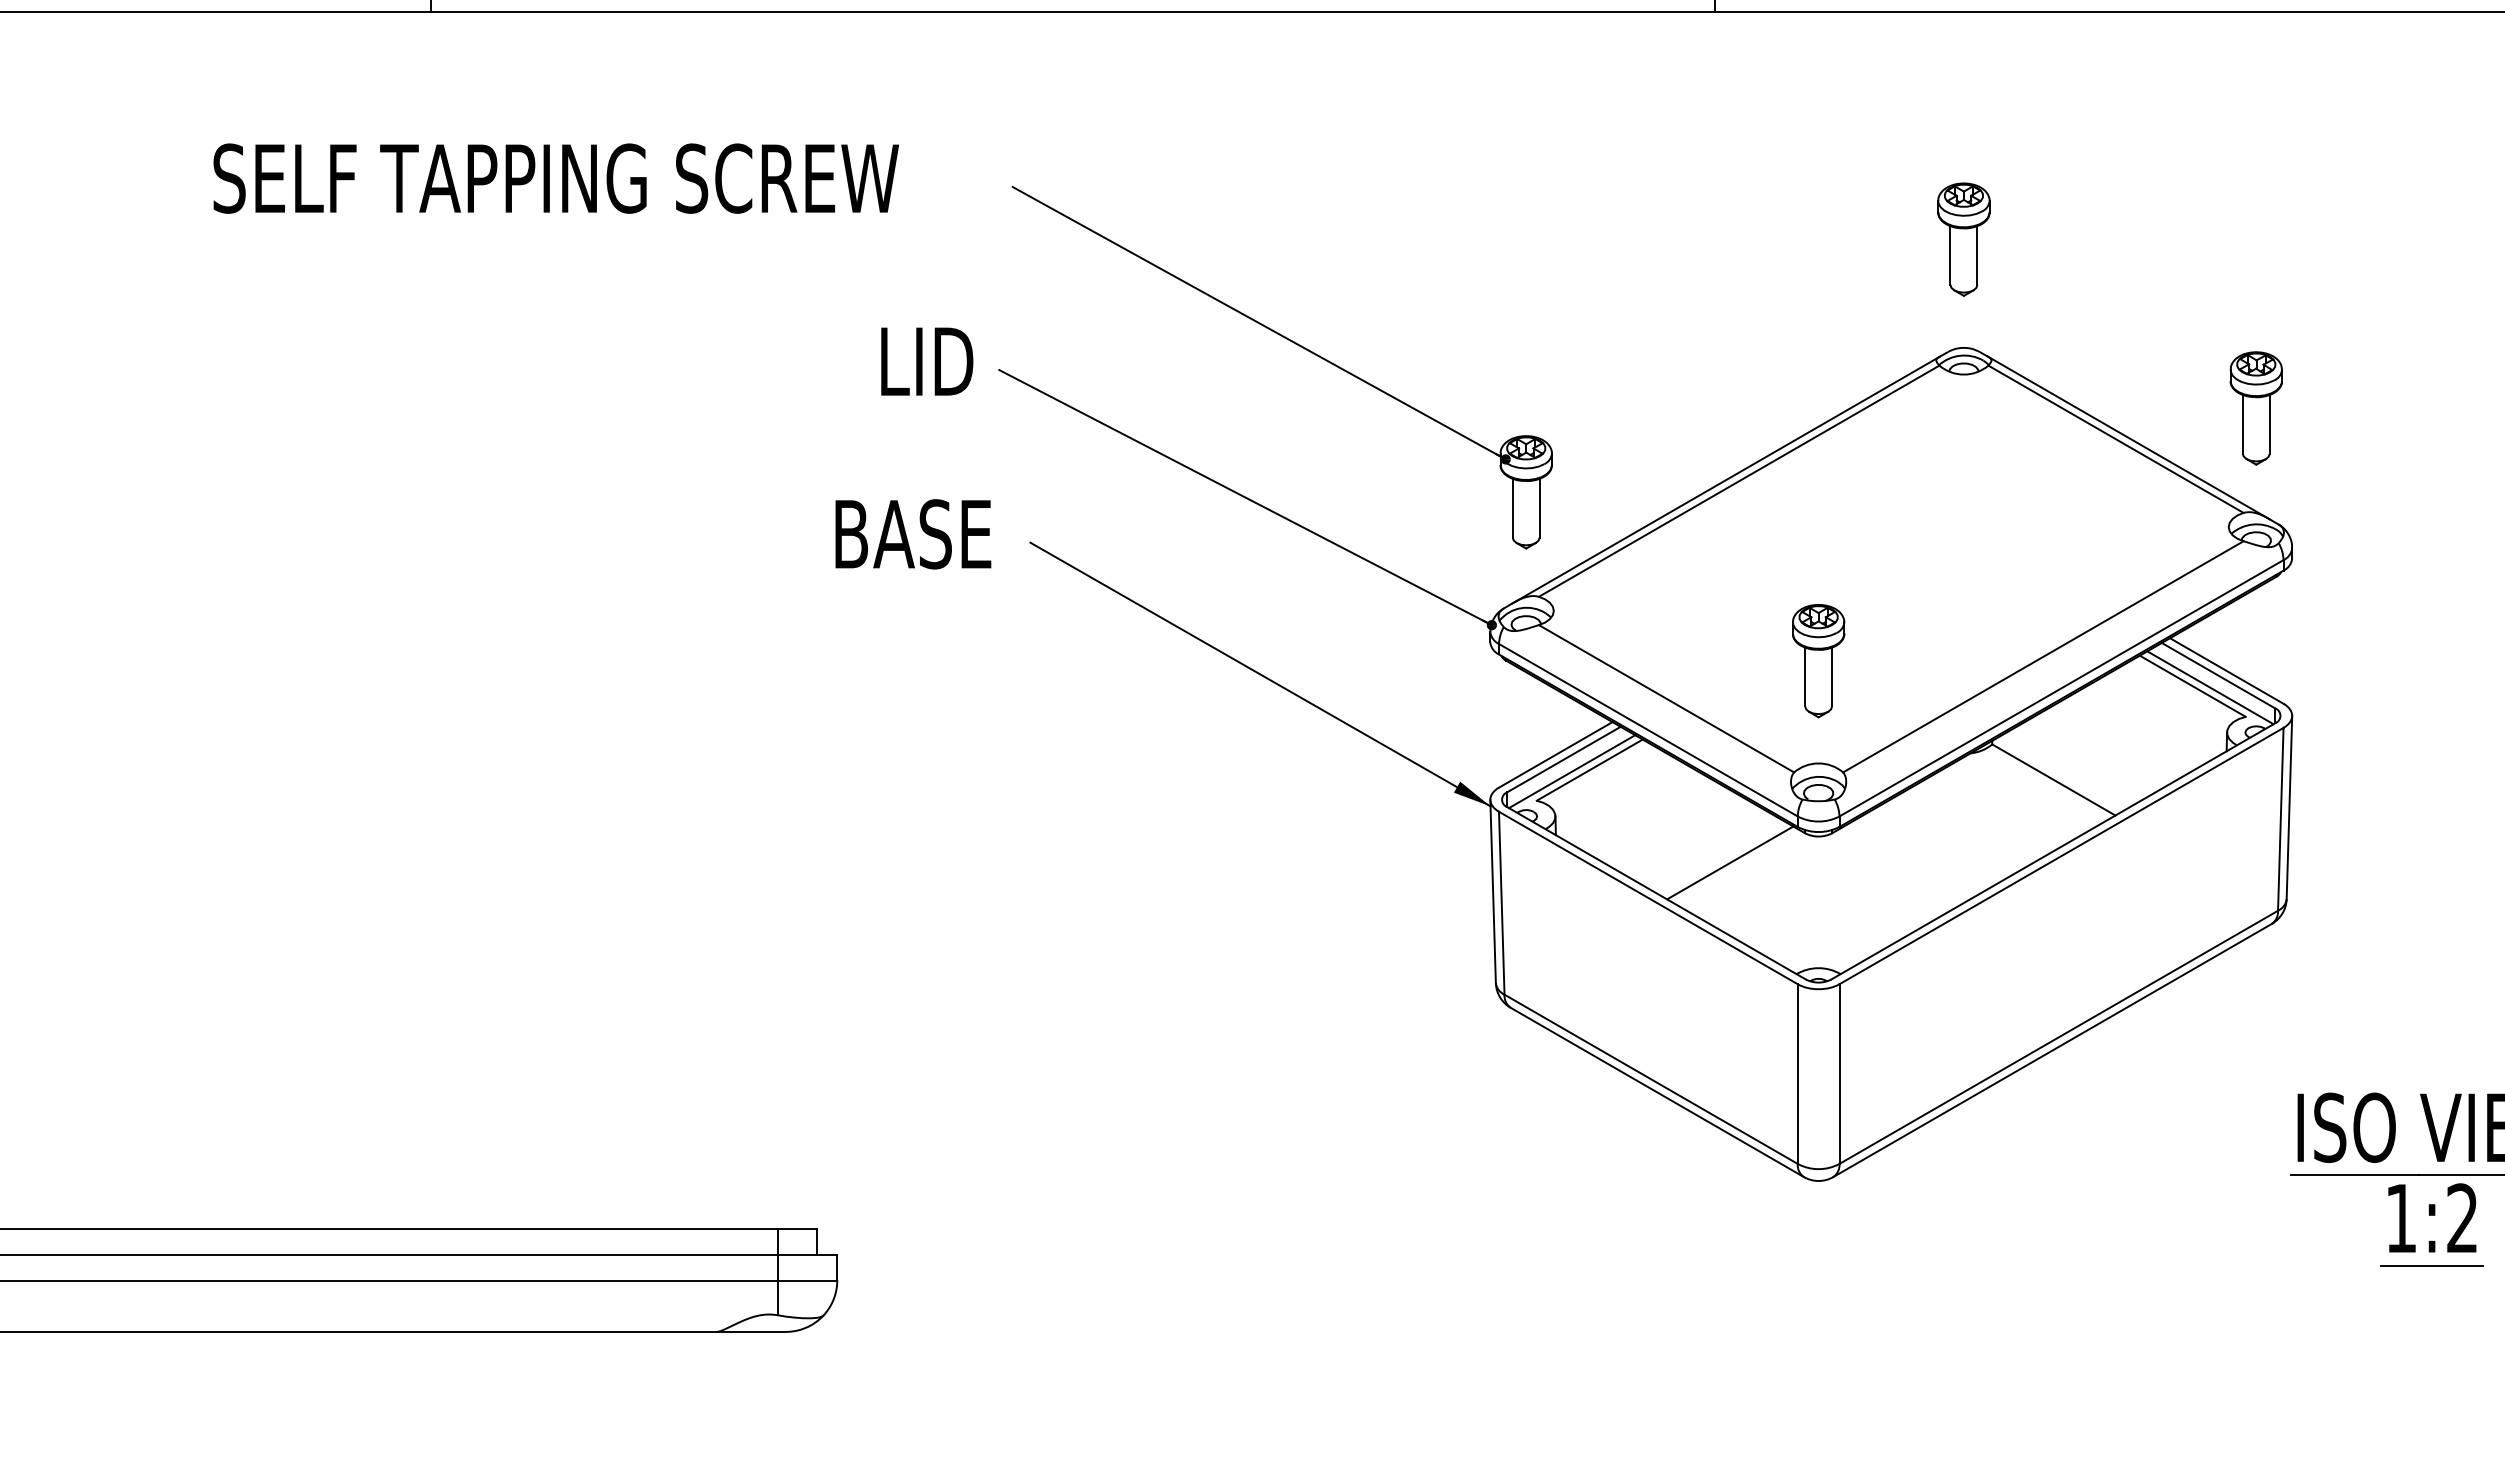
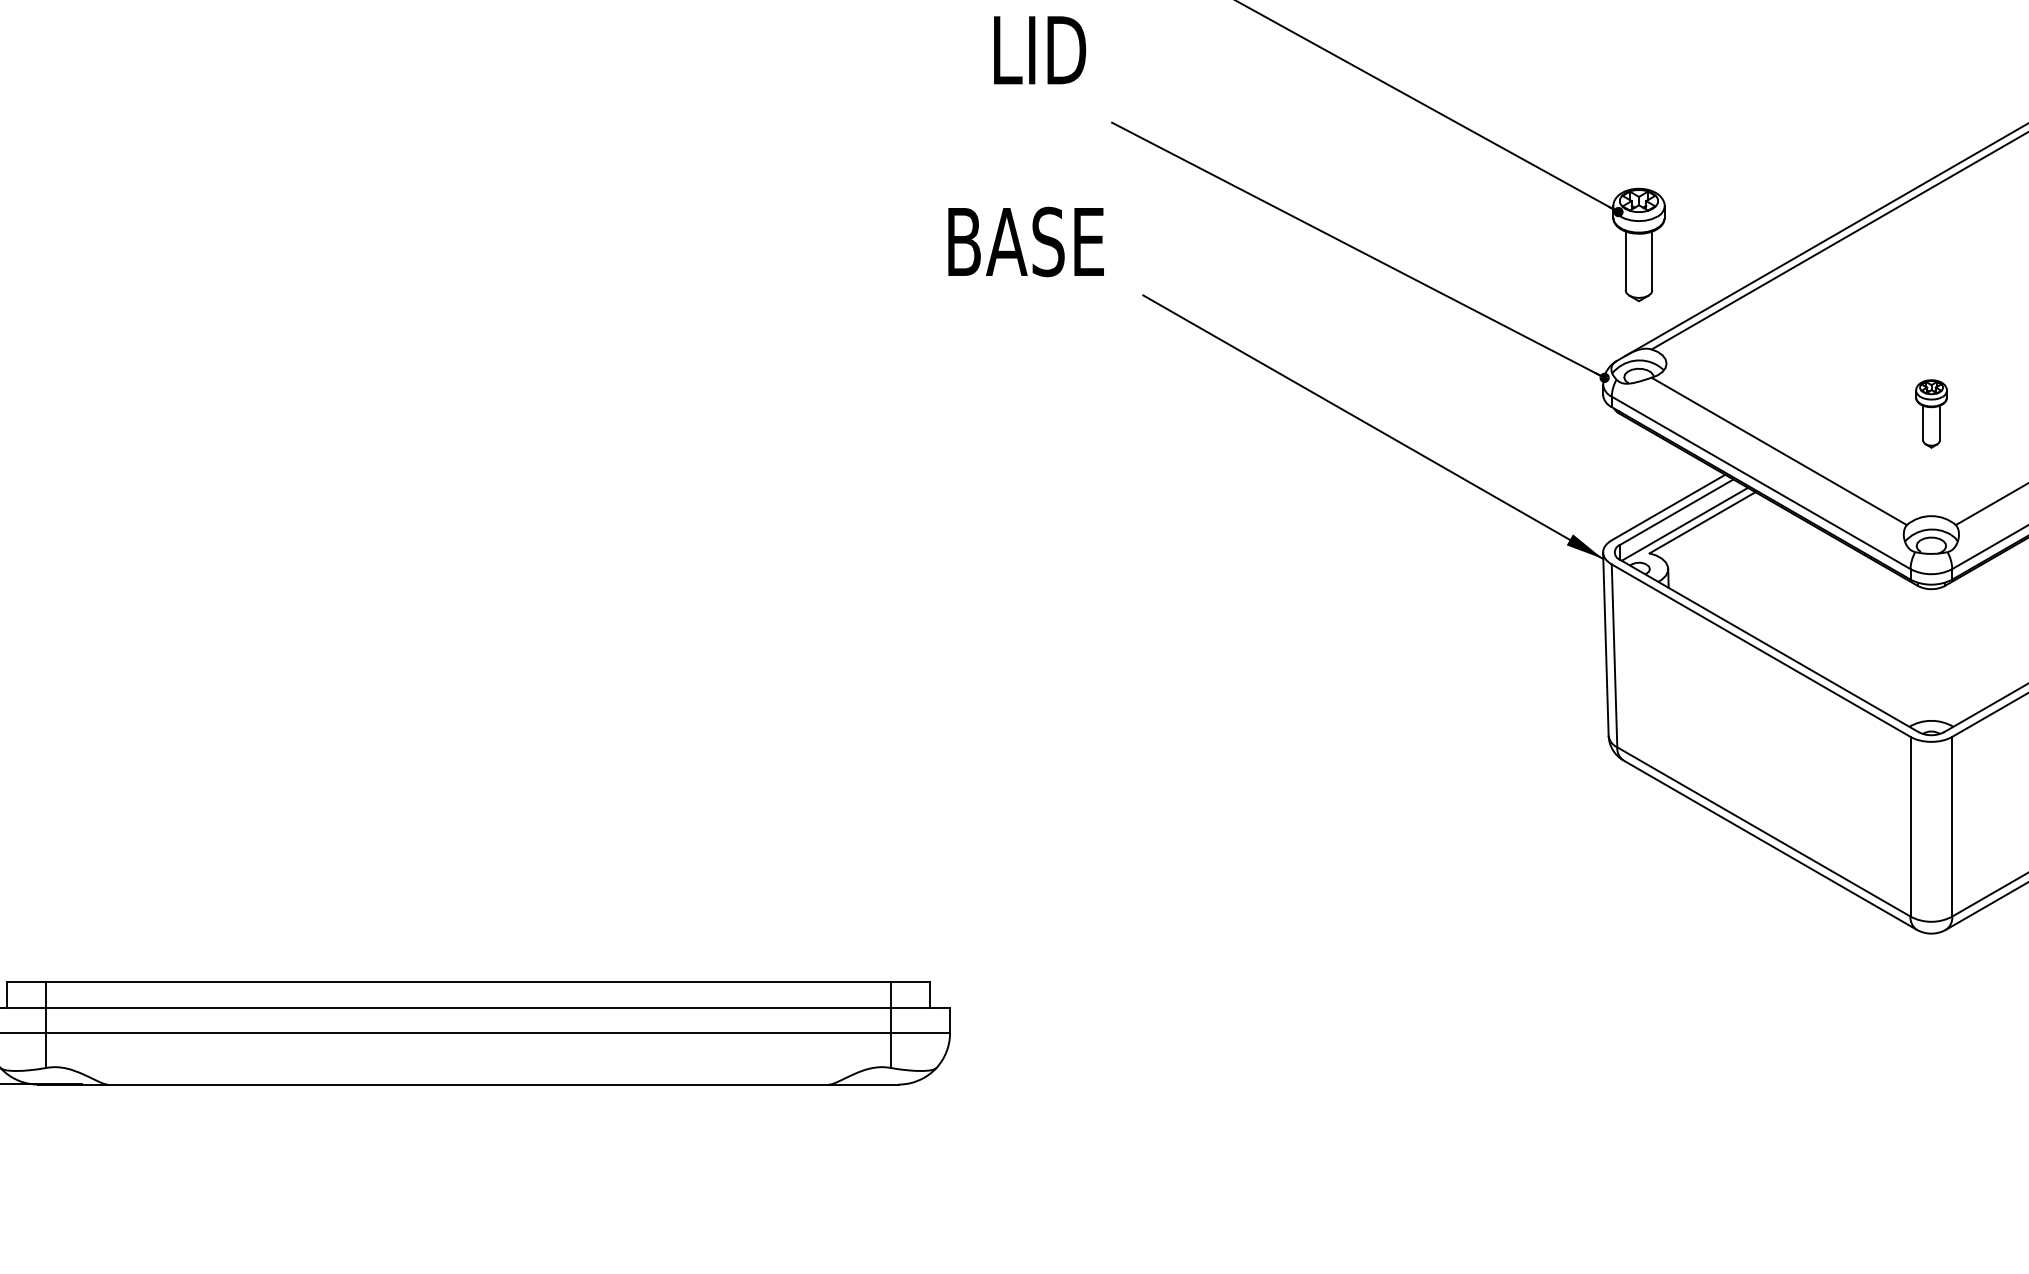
text: (927, 361) -> (1040, 50), moved
text: (913, 534) -> (1026, 242), moved
part: (1818, 661) -> (1931, 414), size x0.6
line: (1730, 862) -> (1843, 615), removed

